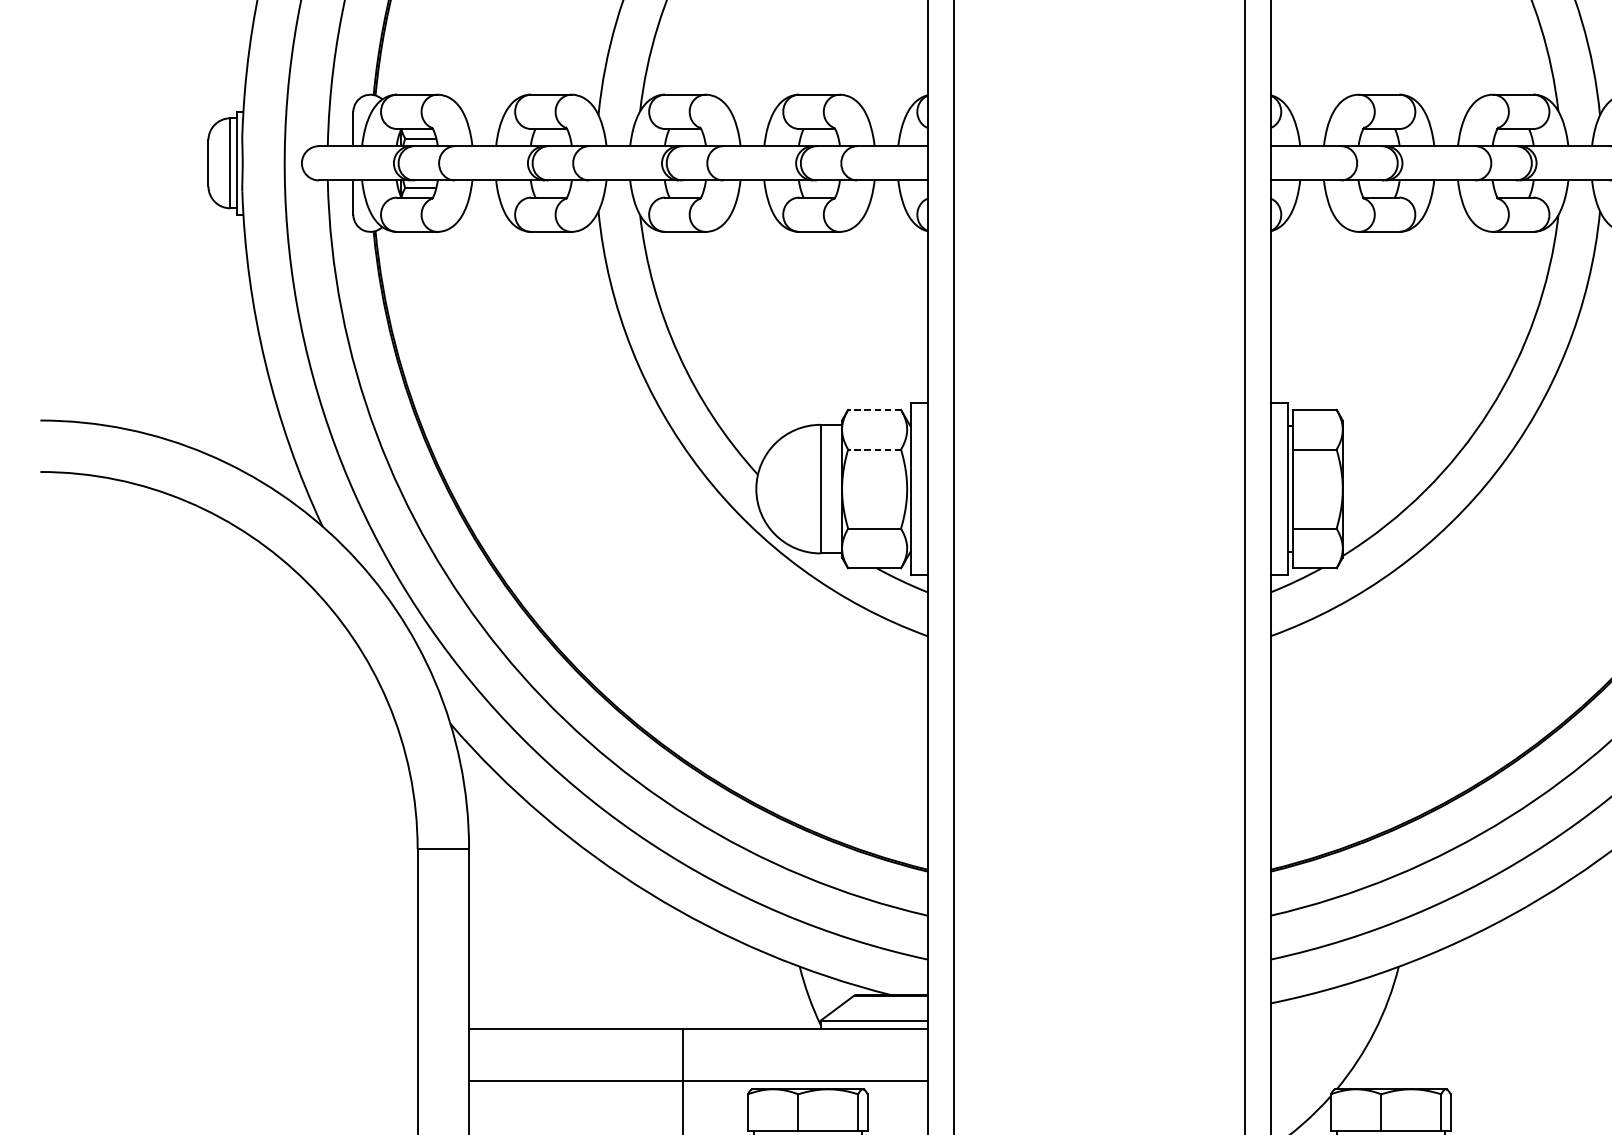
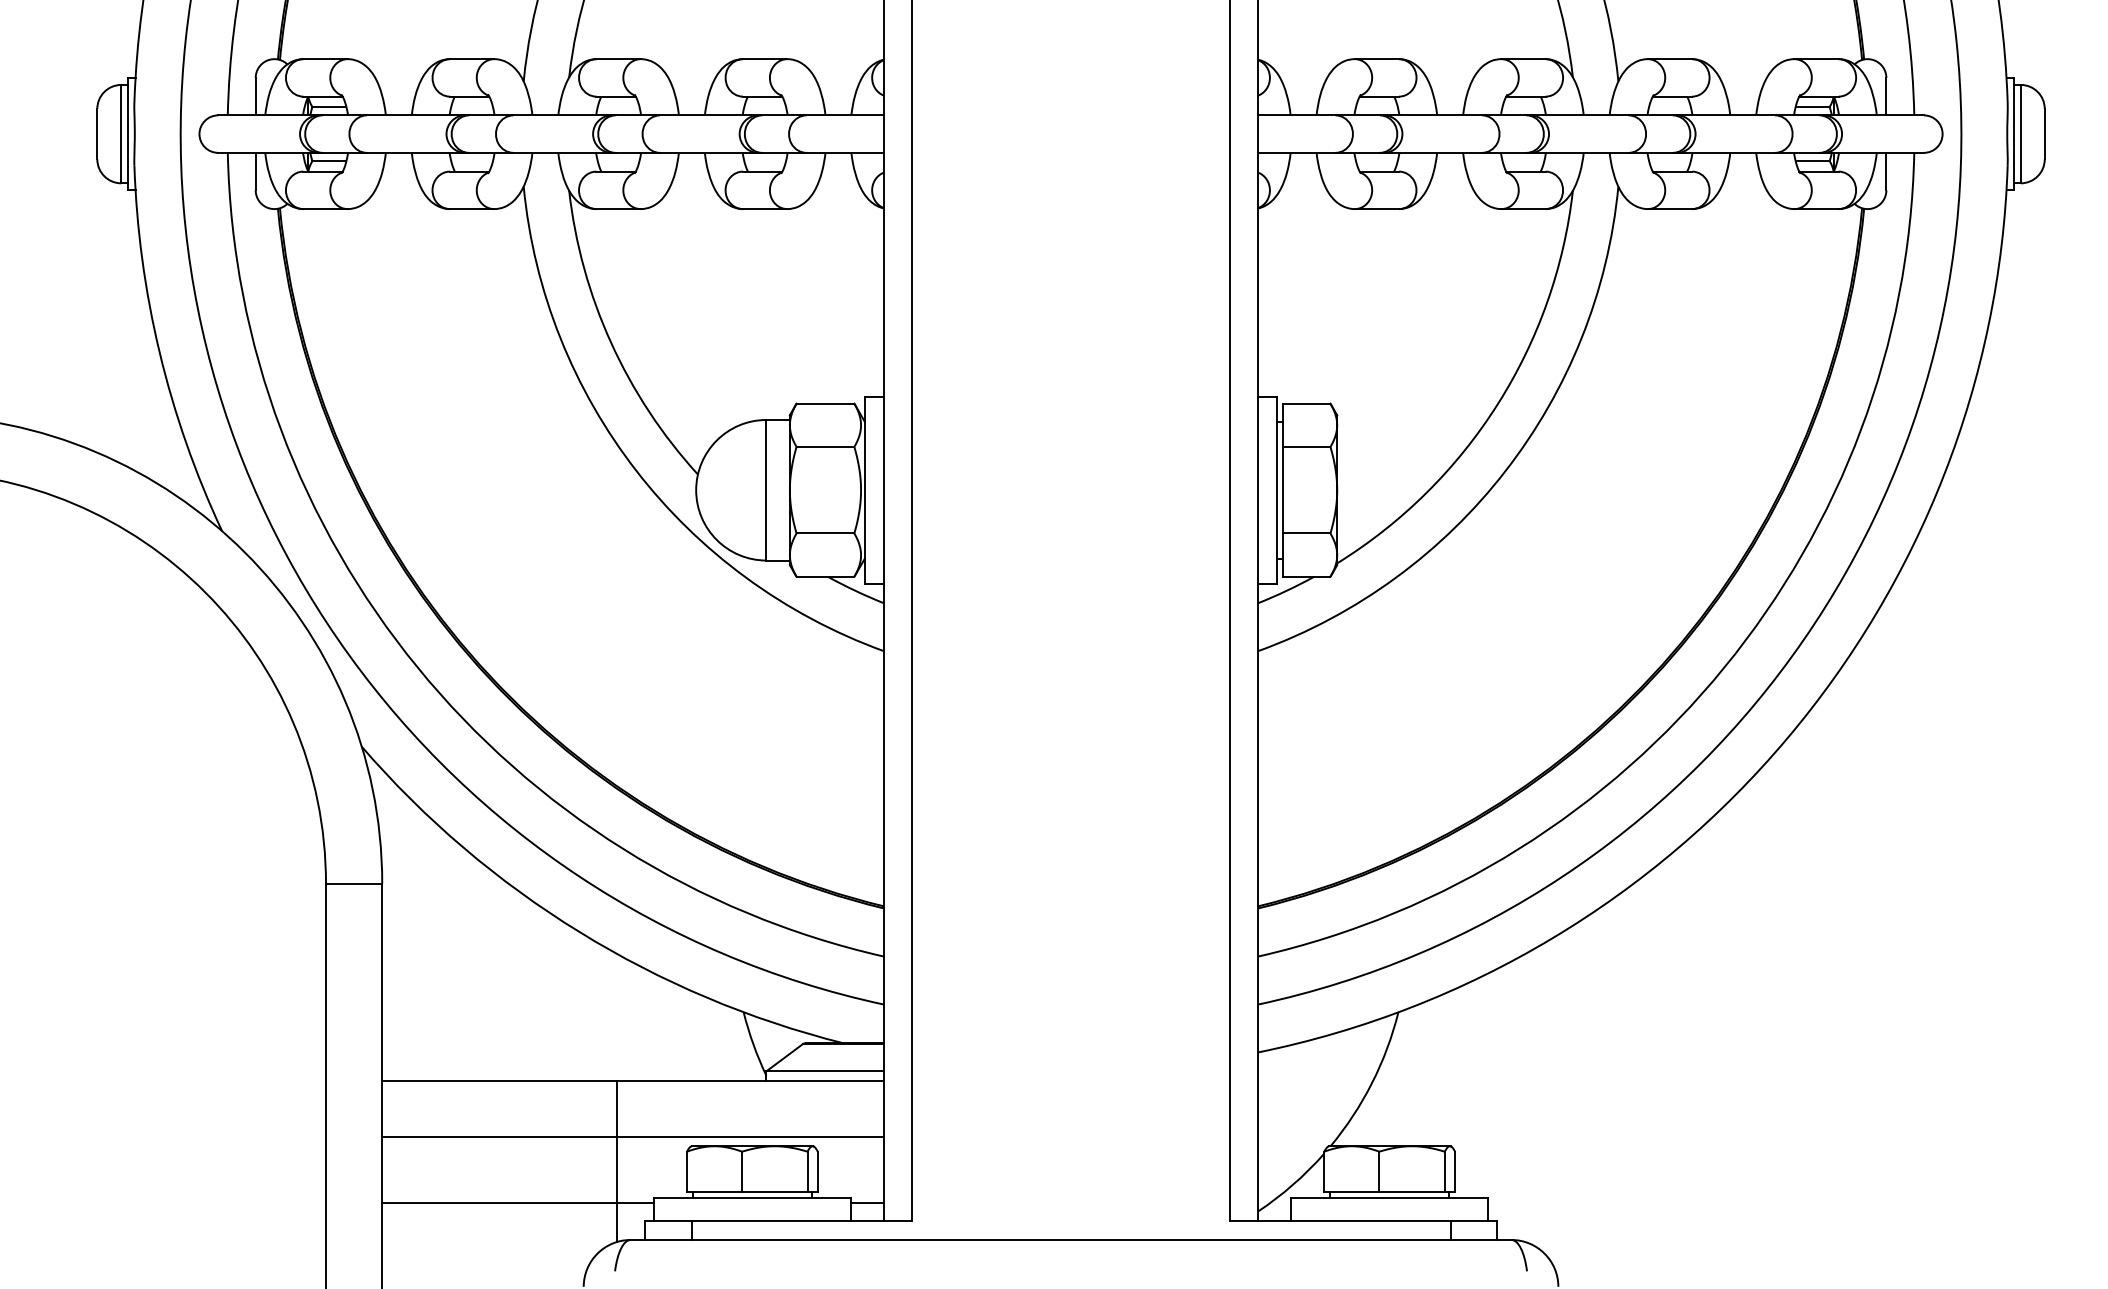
line: (874, 409) -> (825, 403), dashed -> solid
line: (874, 449) -> (825, 446), dashed -> solid

